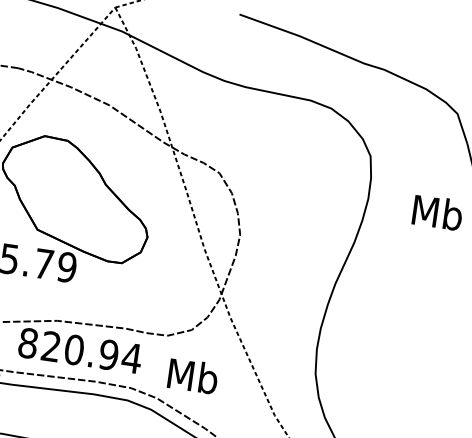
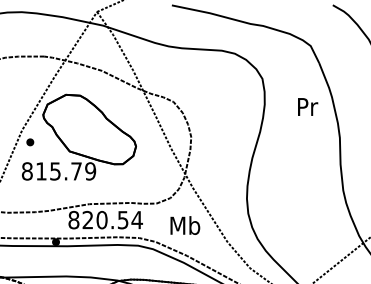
text: (437, 212) -> (307, 106), Mb -> Pr
text: (107, 353) -> (122, 219), 820.94 -> 820.54
text: (193, 376) -> (185, 225), moved

